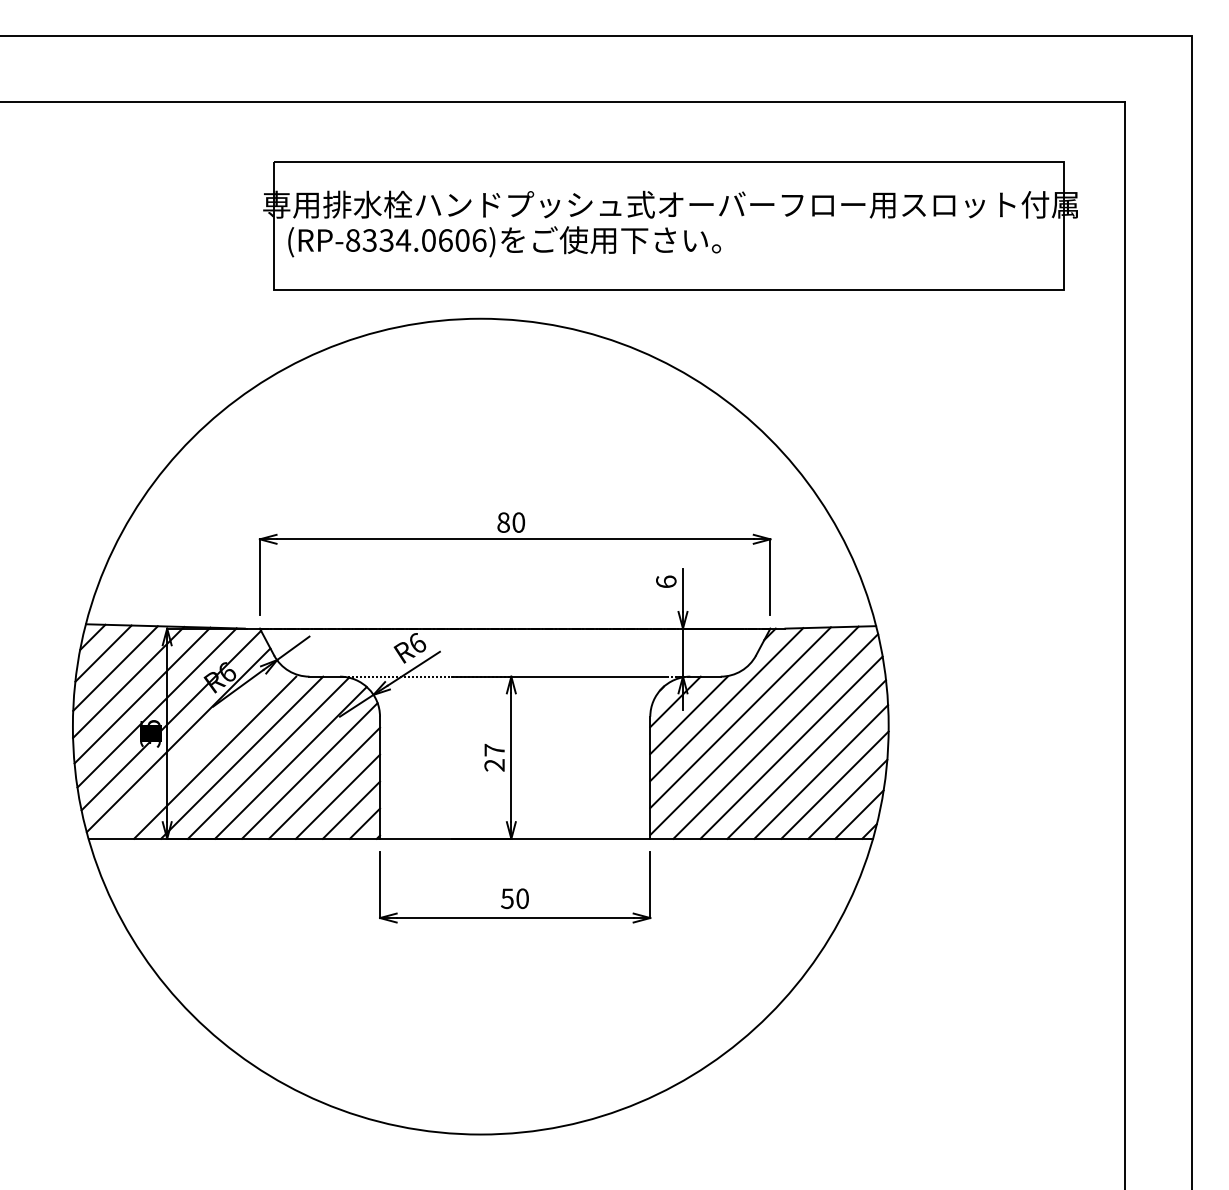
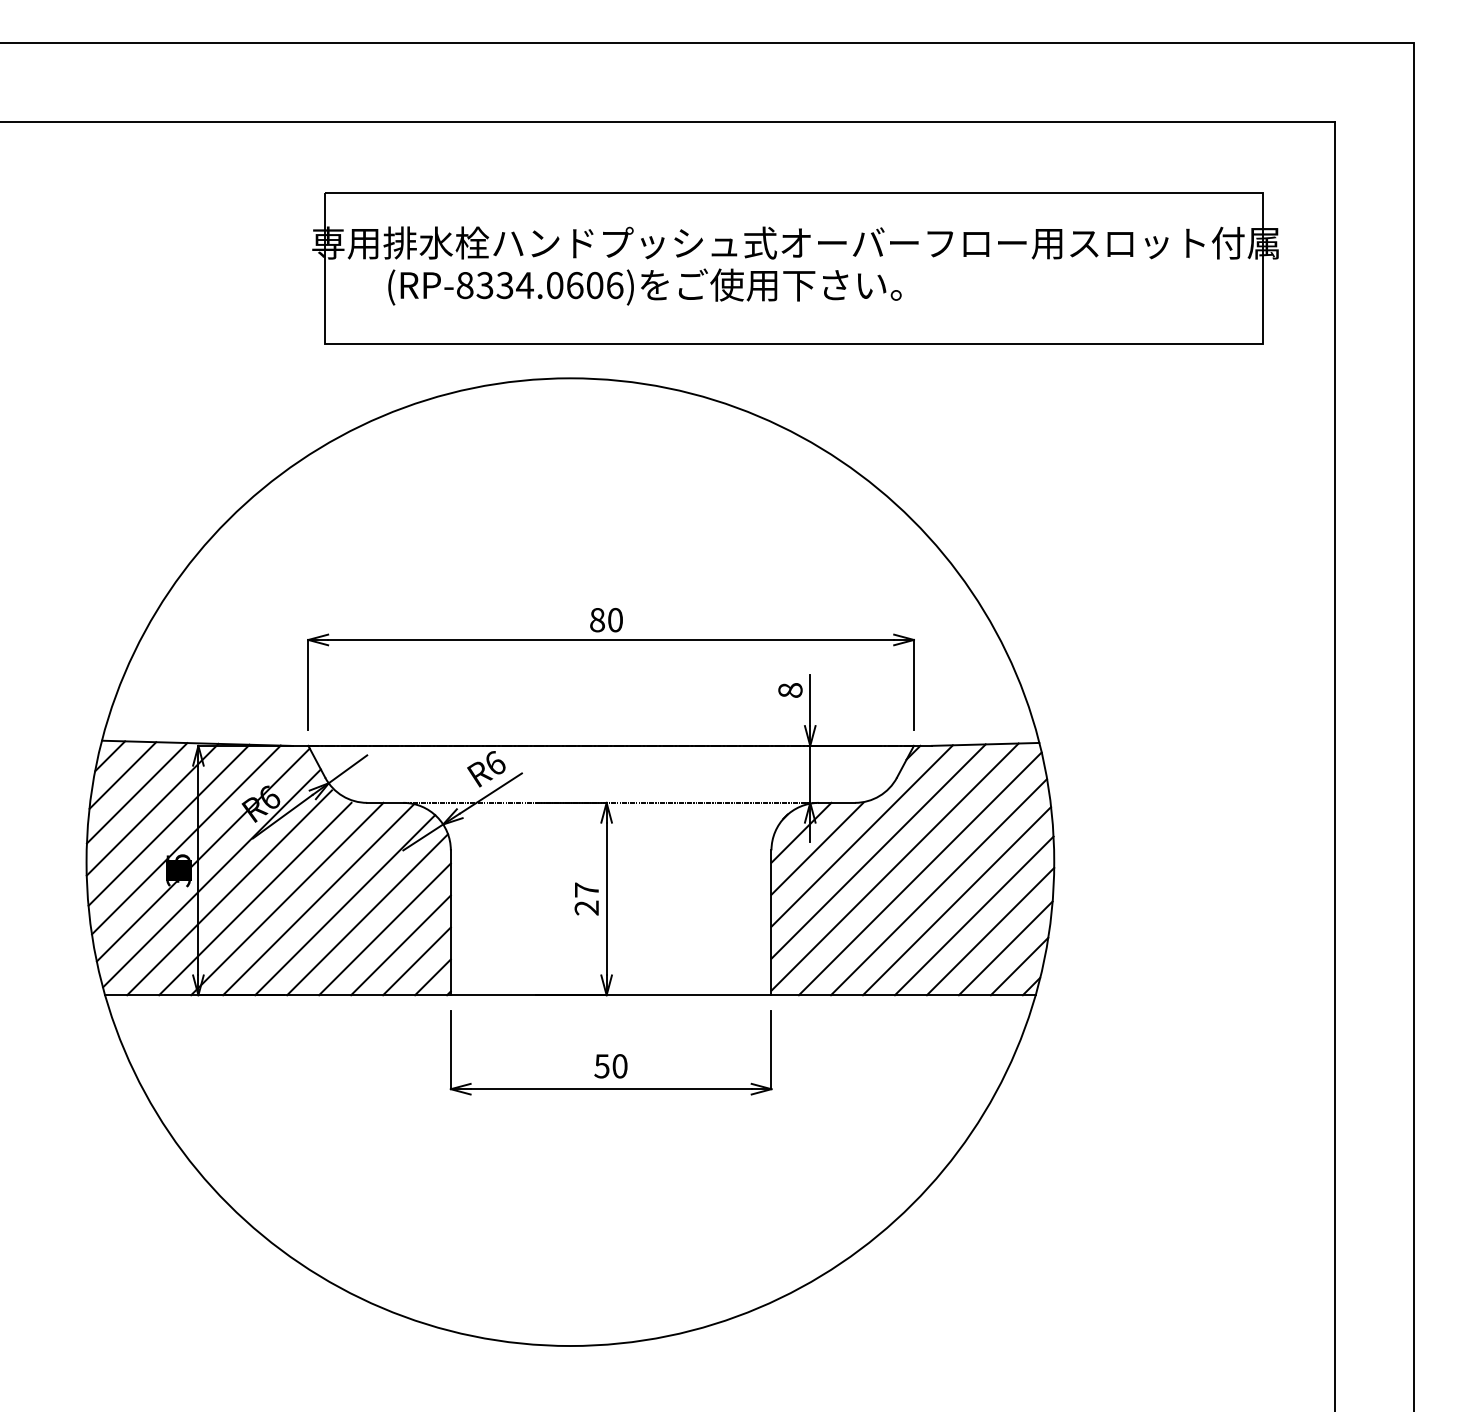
text: (504, 241) -> (644, 286), moved
text: (666, 581) -> (790, 689), 6 -> 8
line: (193, 752) -> (229, 892), added

